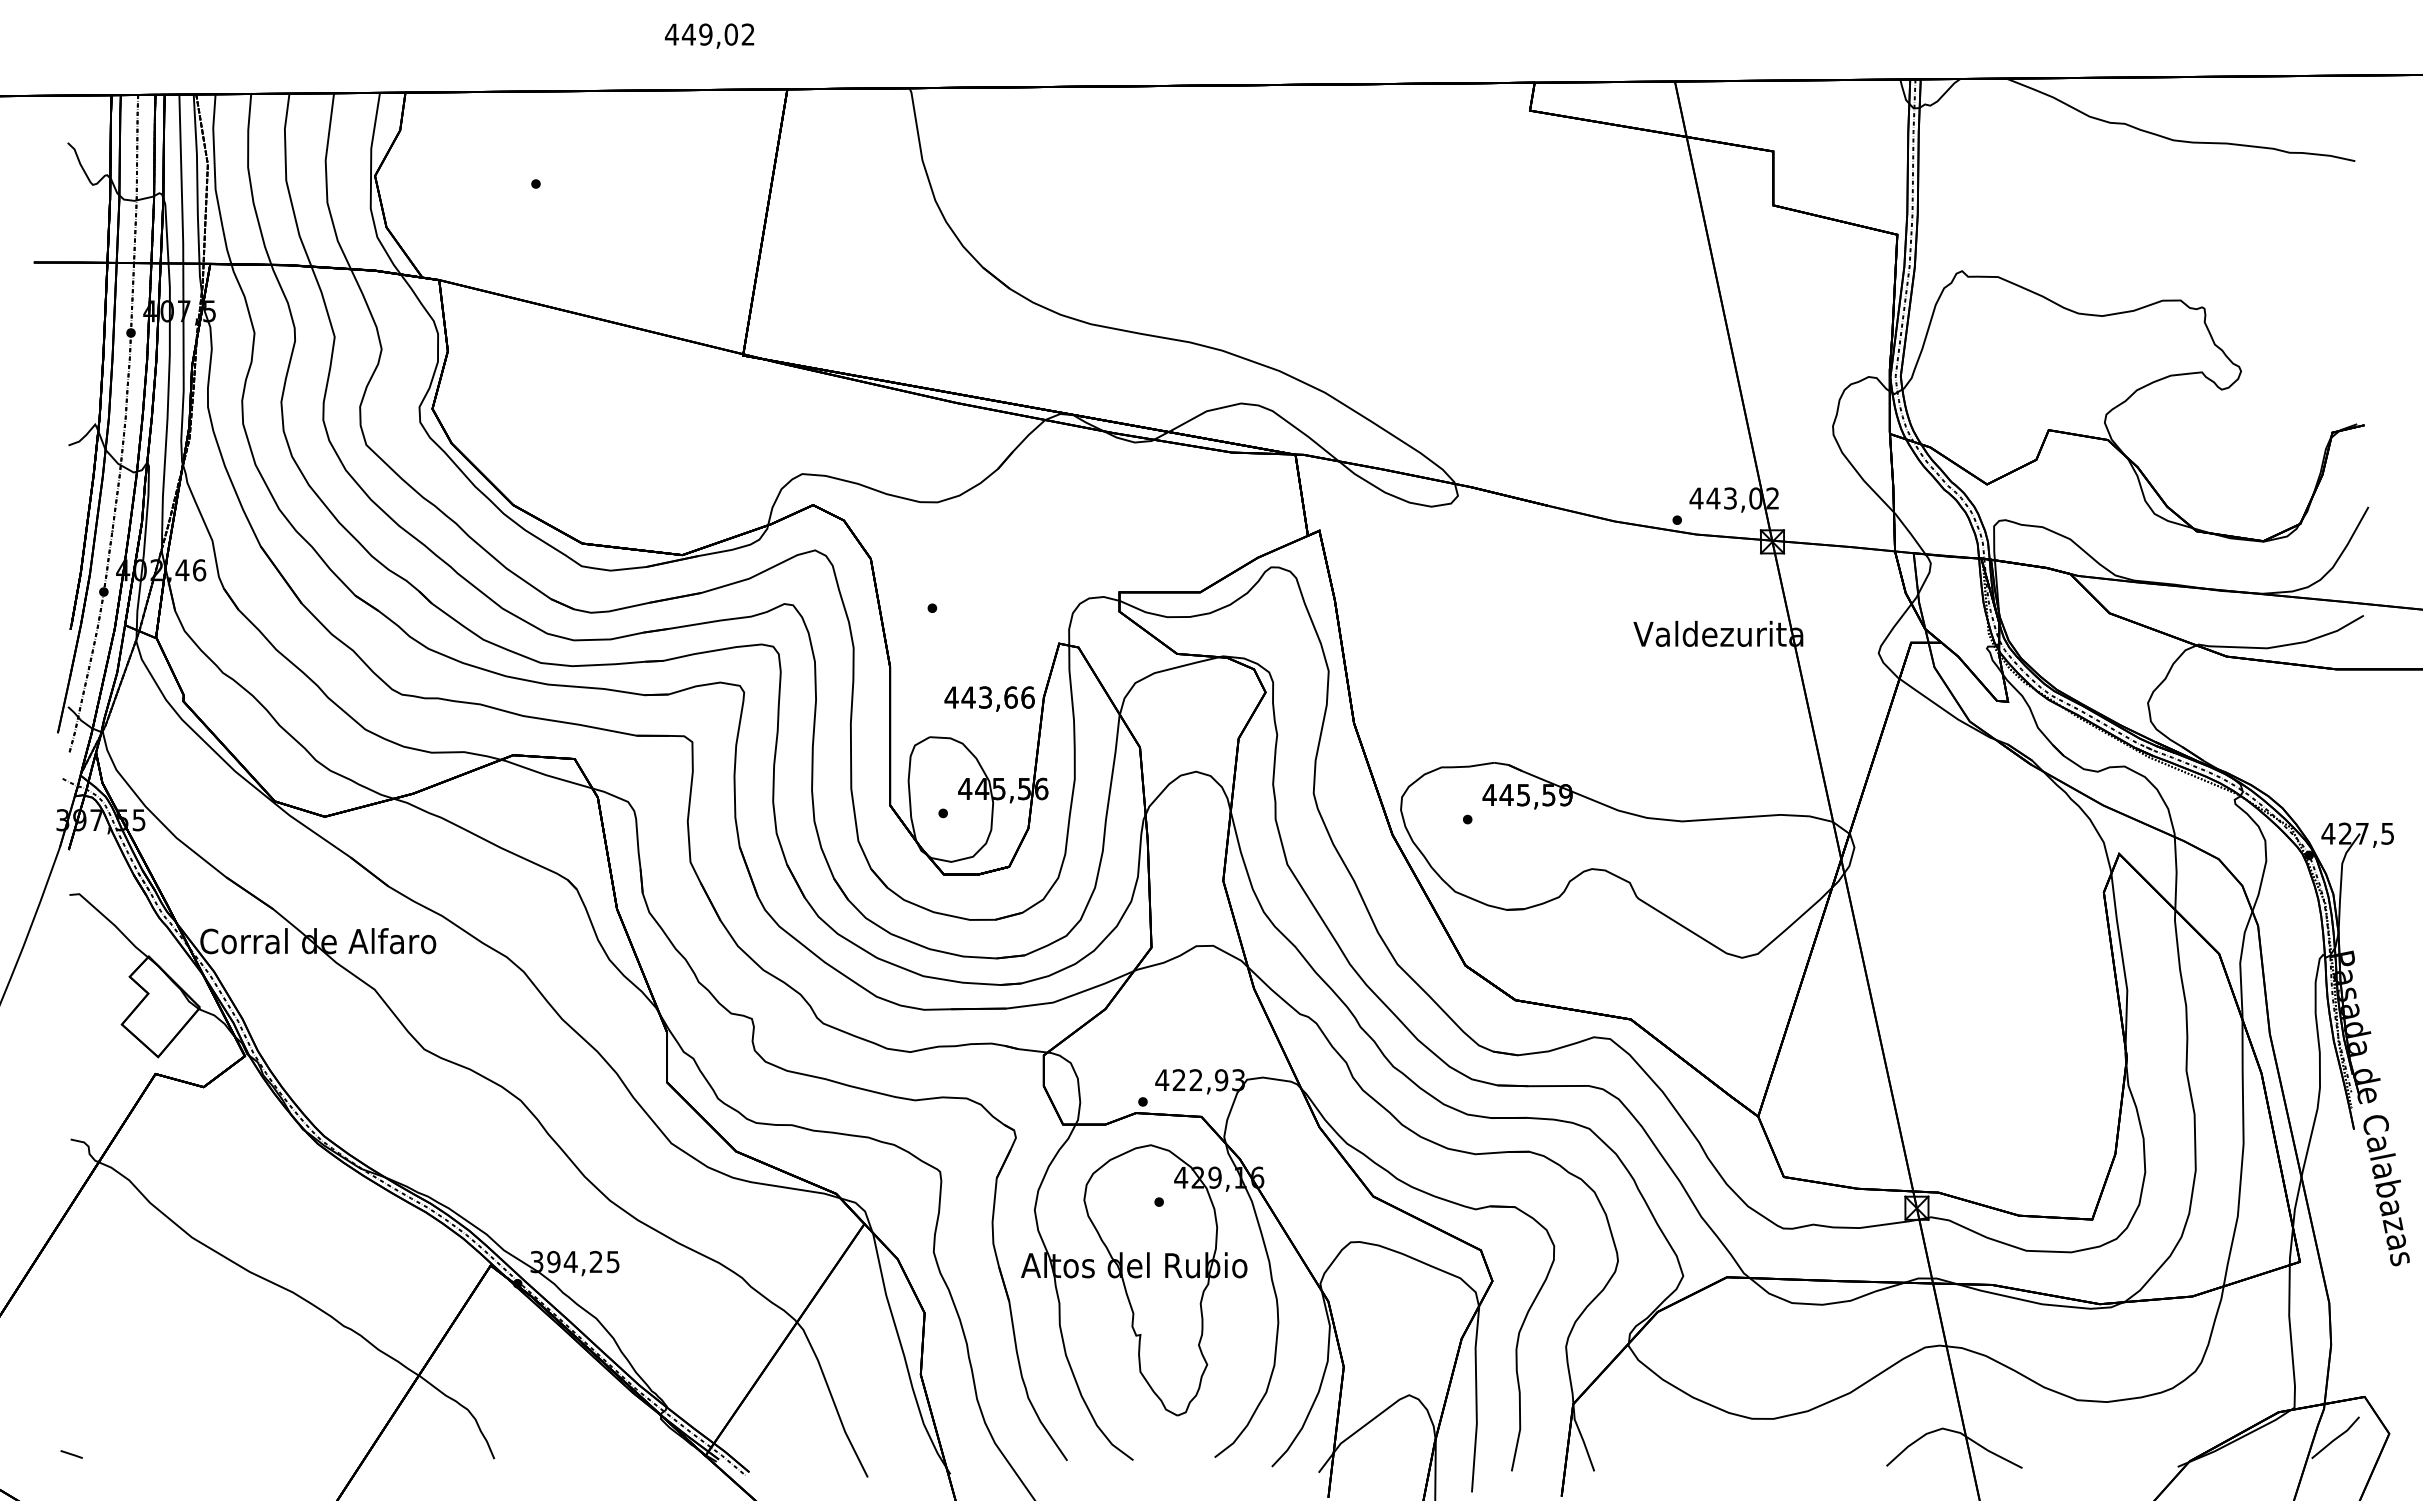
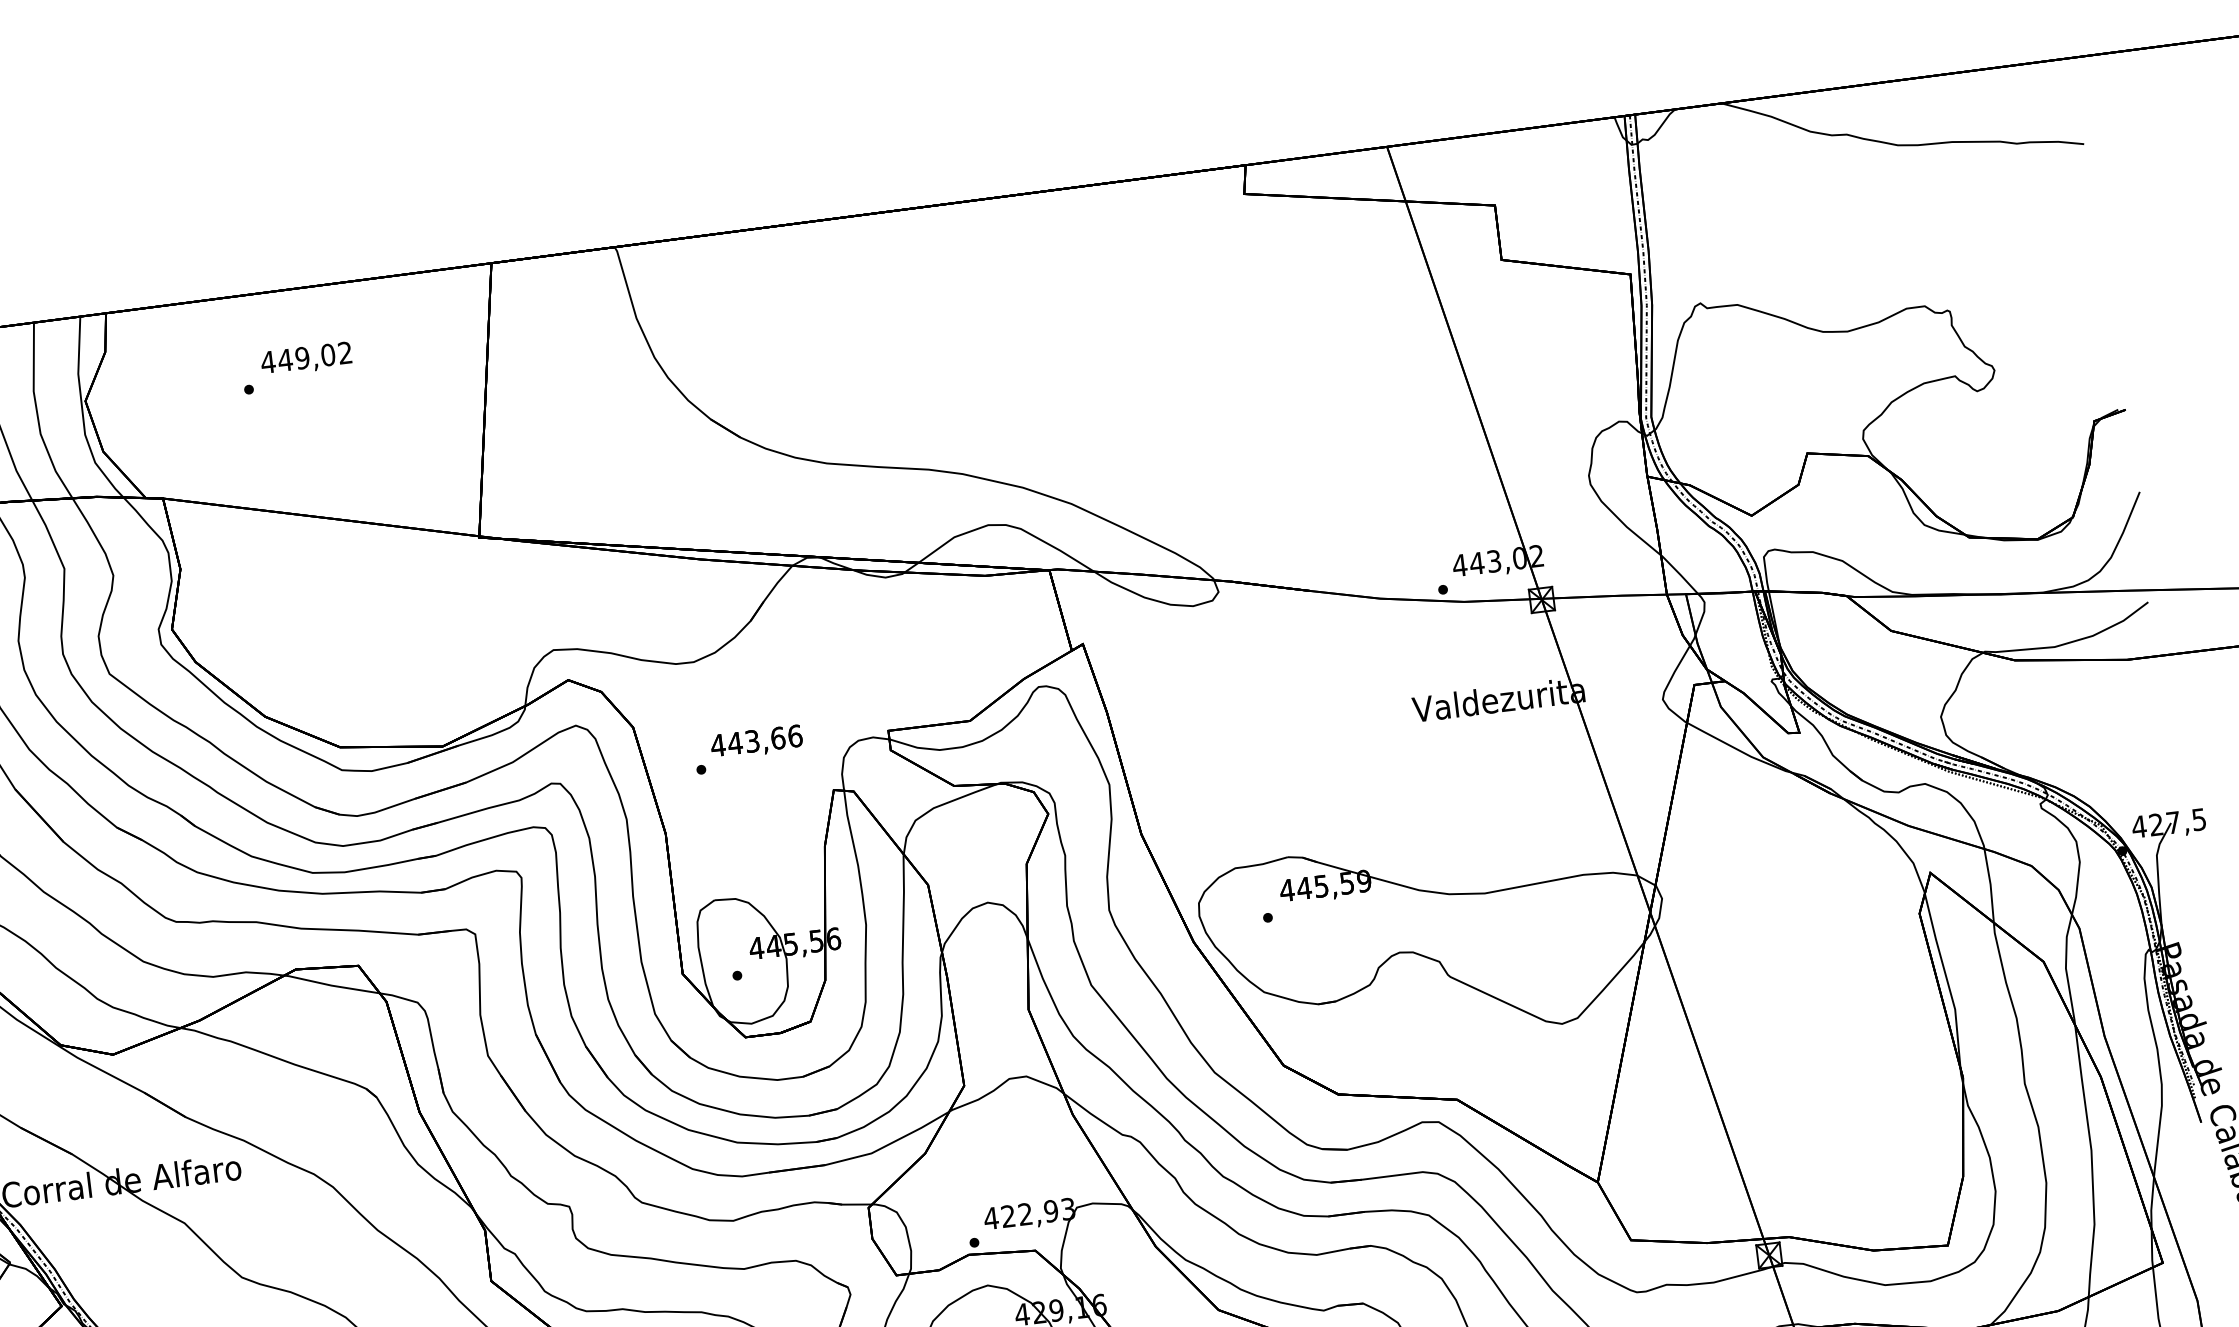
text: (709, 35) -> (306, 358), moved
text: (989, 698) -> (756, 741), moved

